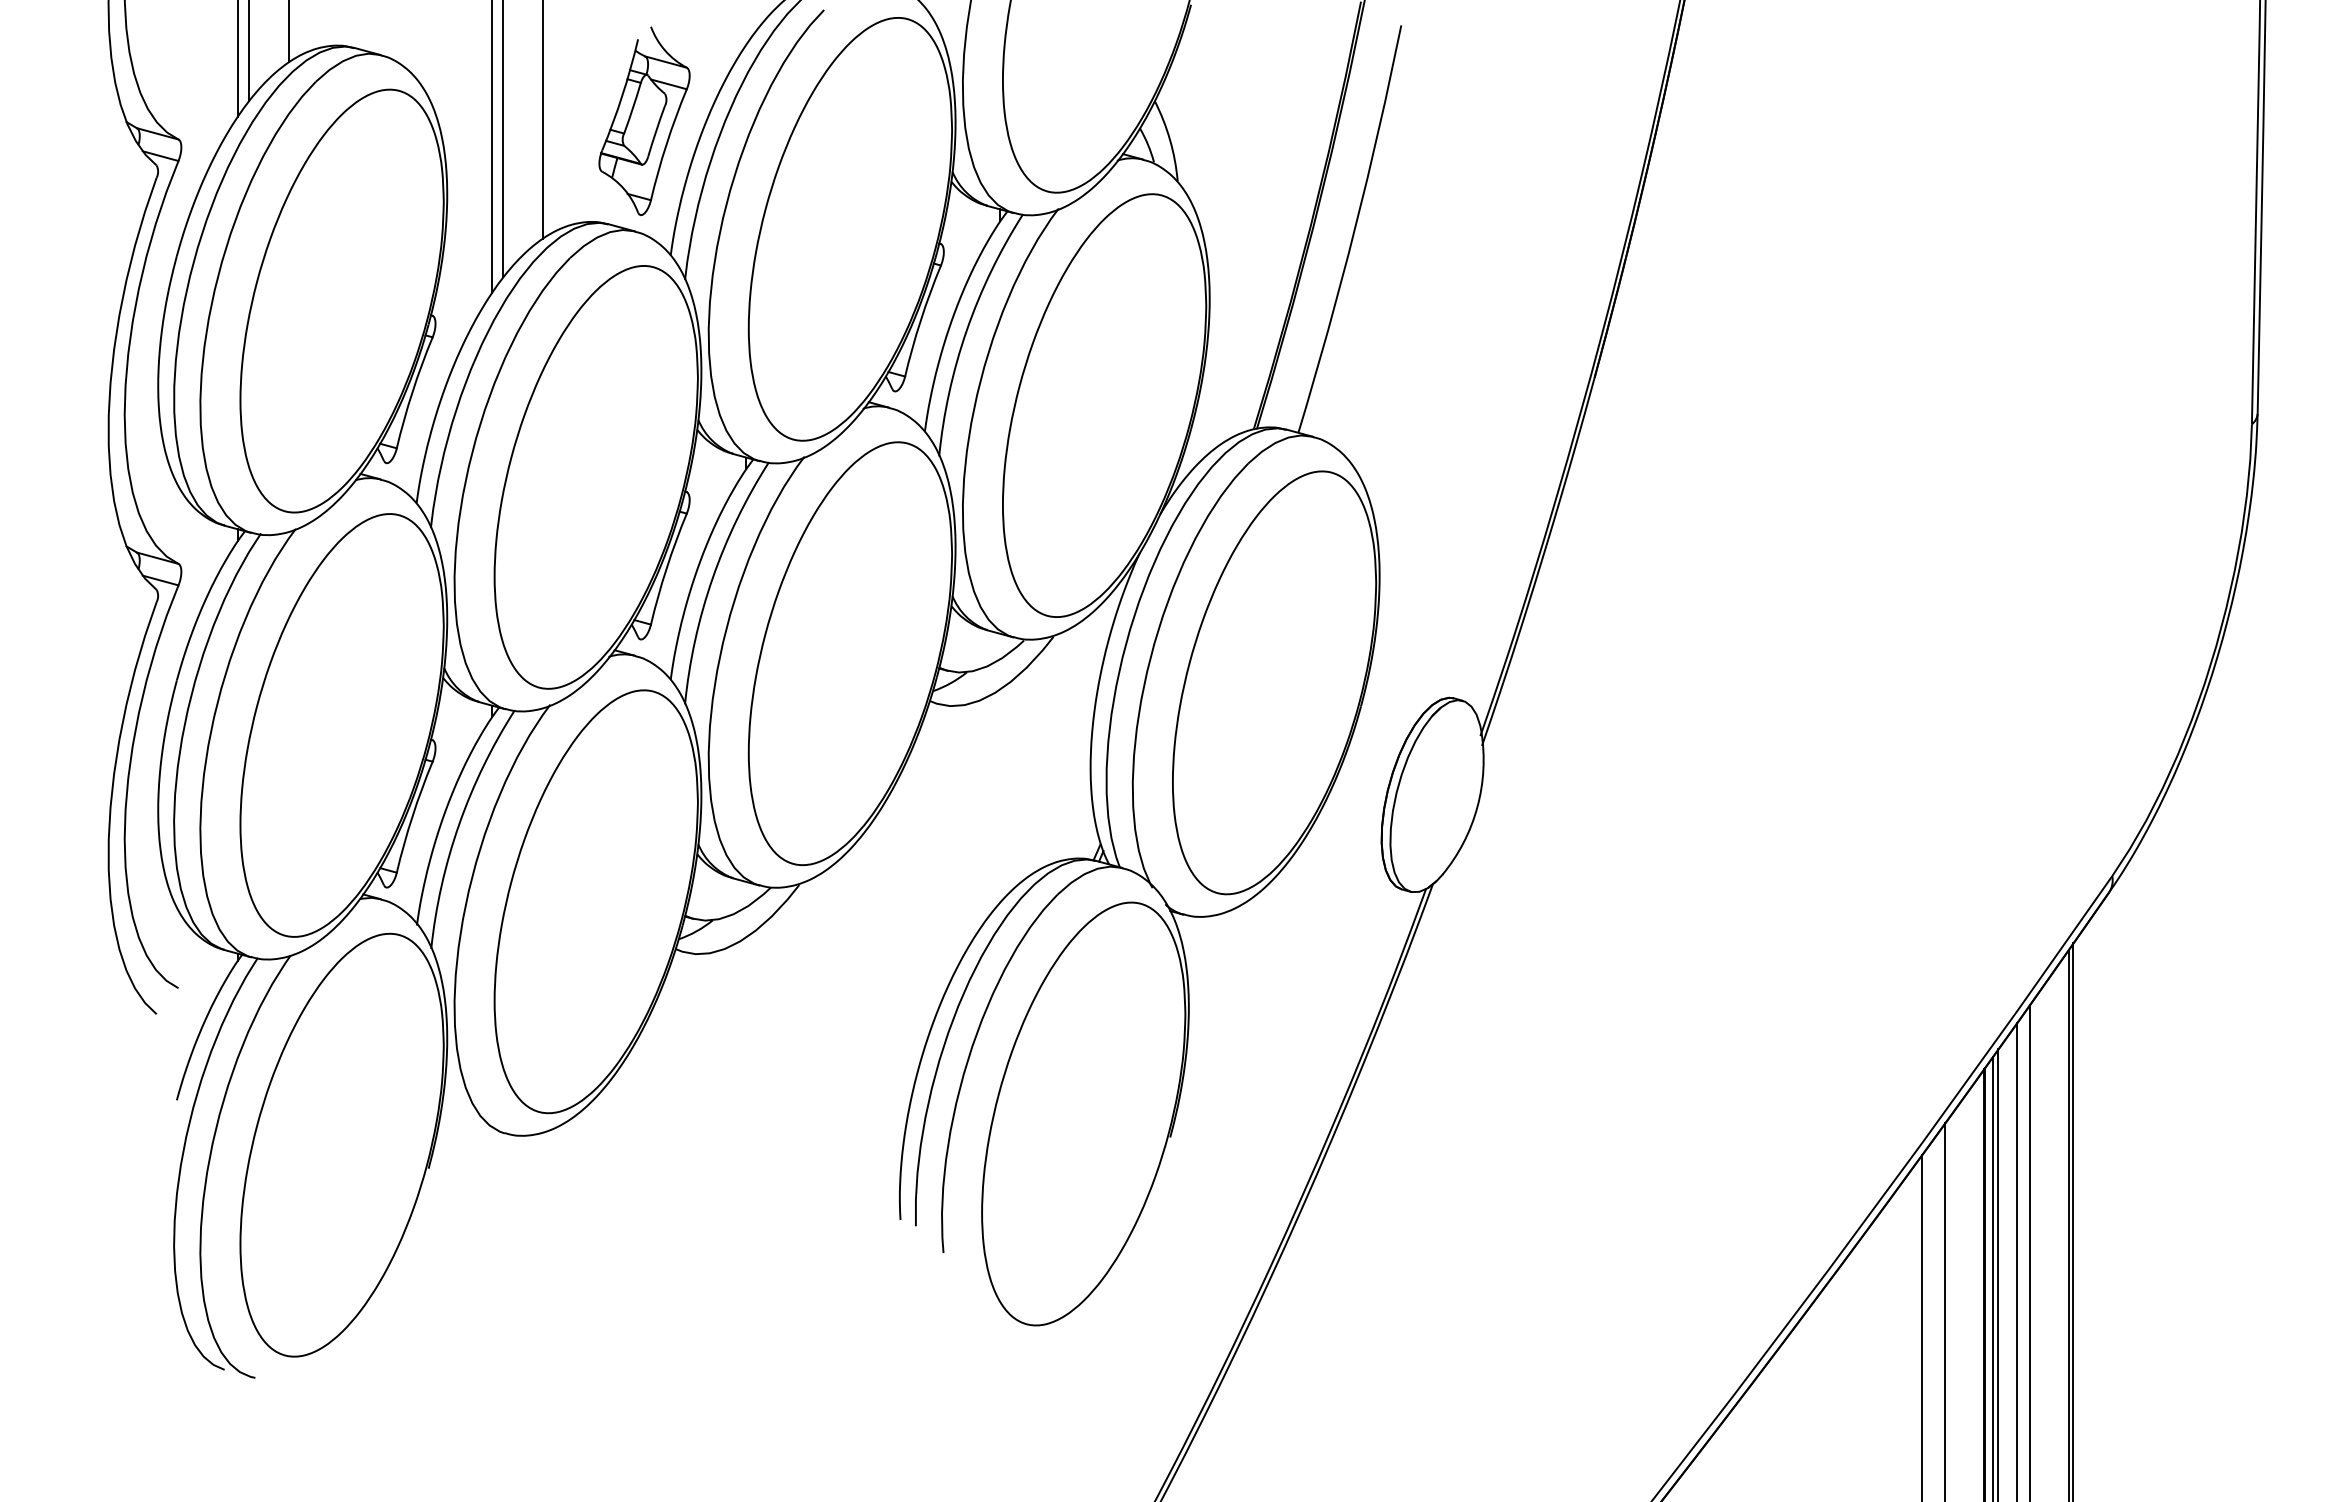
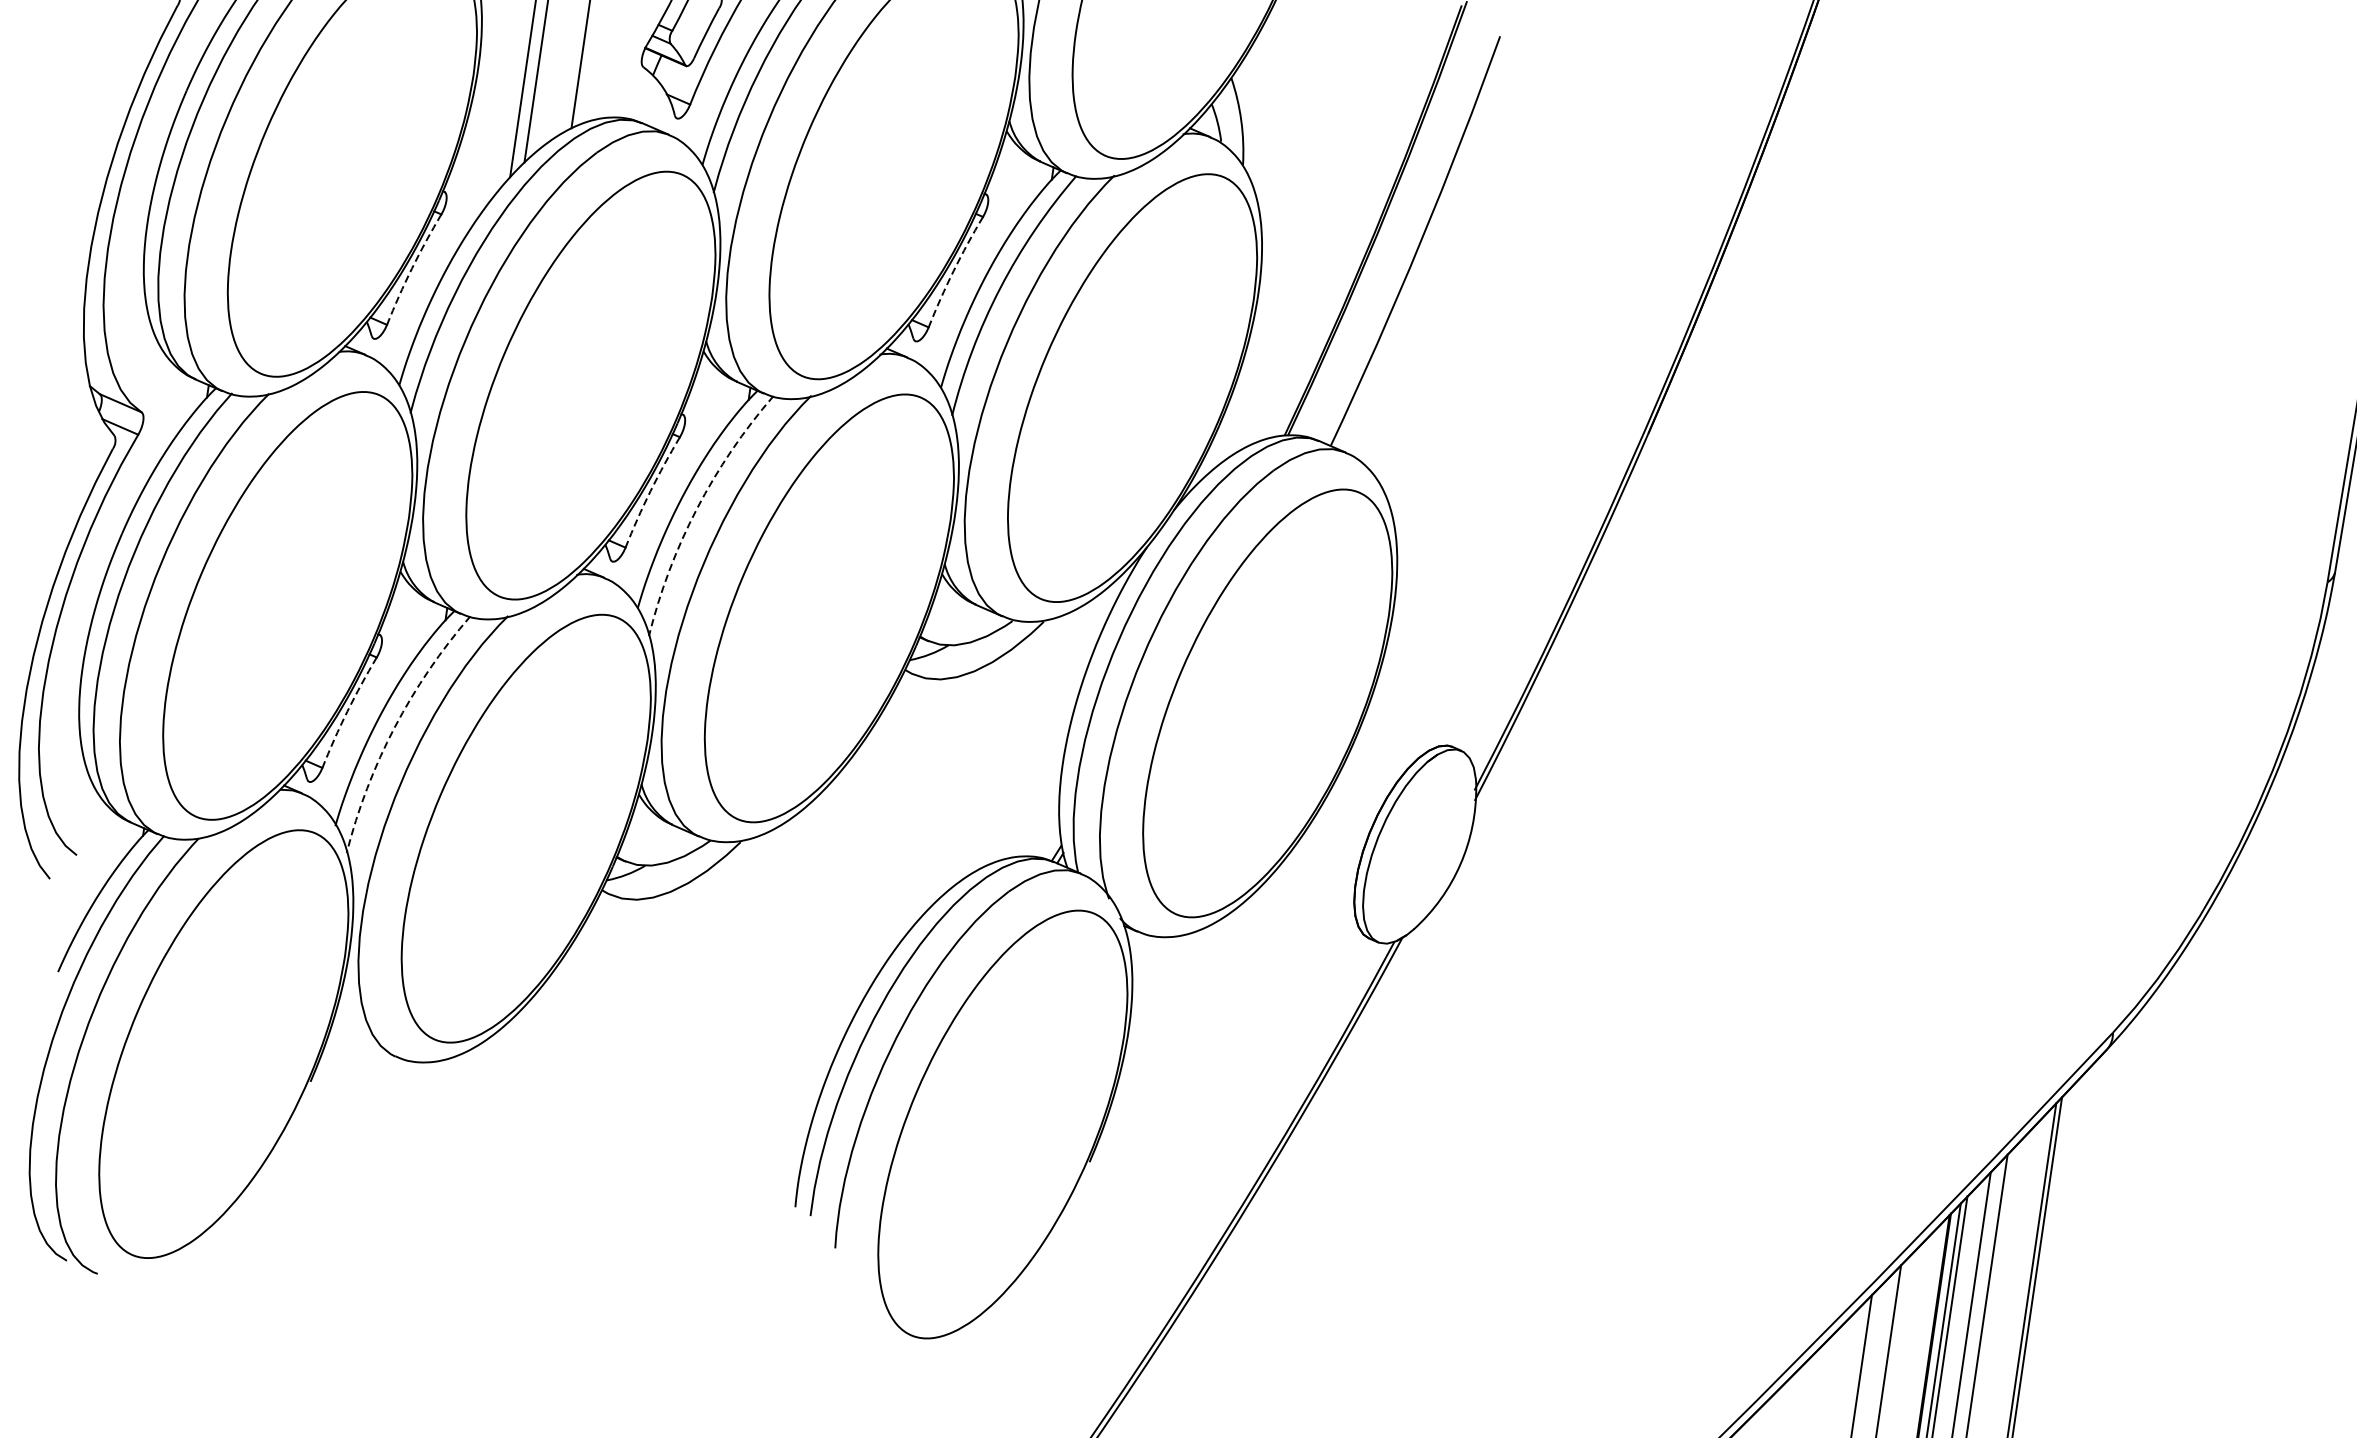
arc: (920, 320) -> (953, 271), solid -> dashed
arc: (412, 392) -> (411, 268), solid -> dashed
arc: (666, 568) -> (650, 491), solid -> dashed
arc: (712, 578) -> (696, 508), solid -> dashed
arc: (412, 816) -> (347, 711), solid -> dashed
arc: (459, 824) -> (395, 727), solid -> dashed

